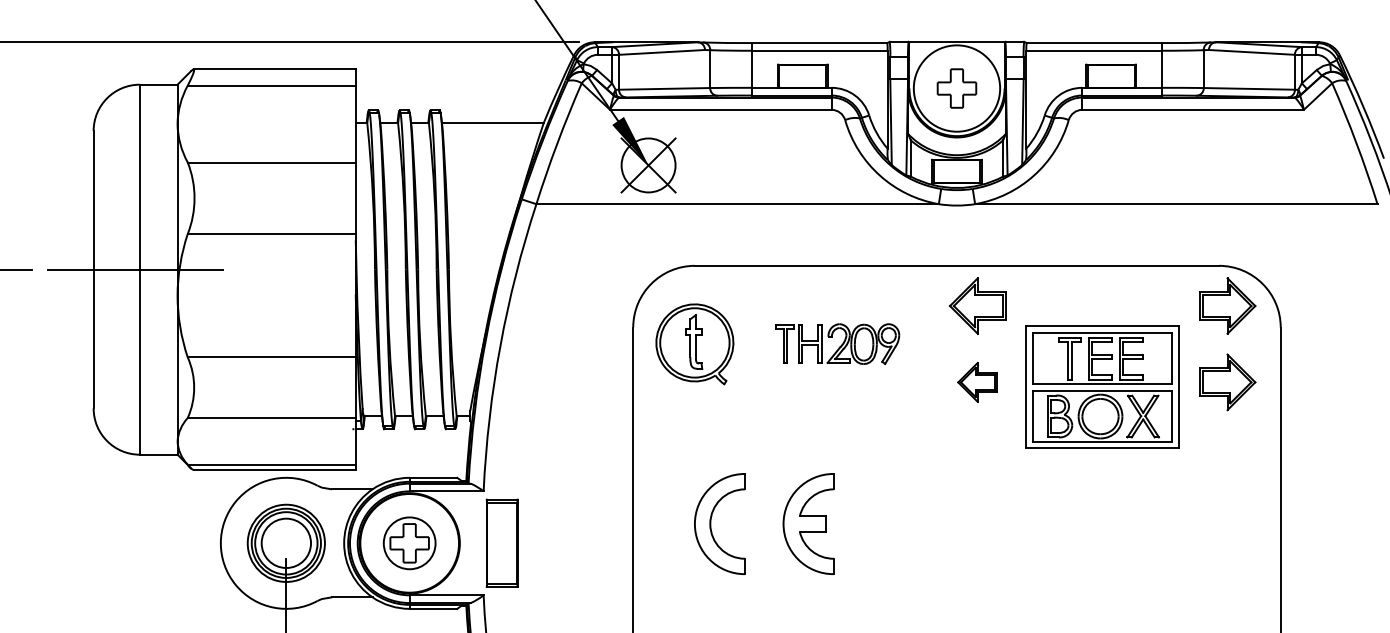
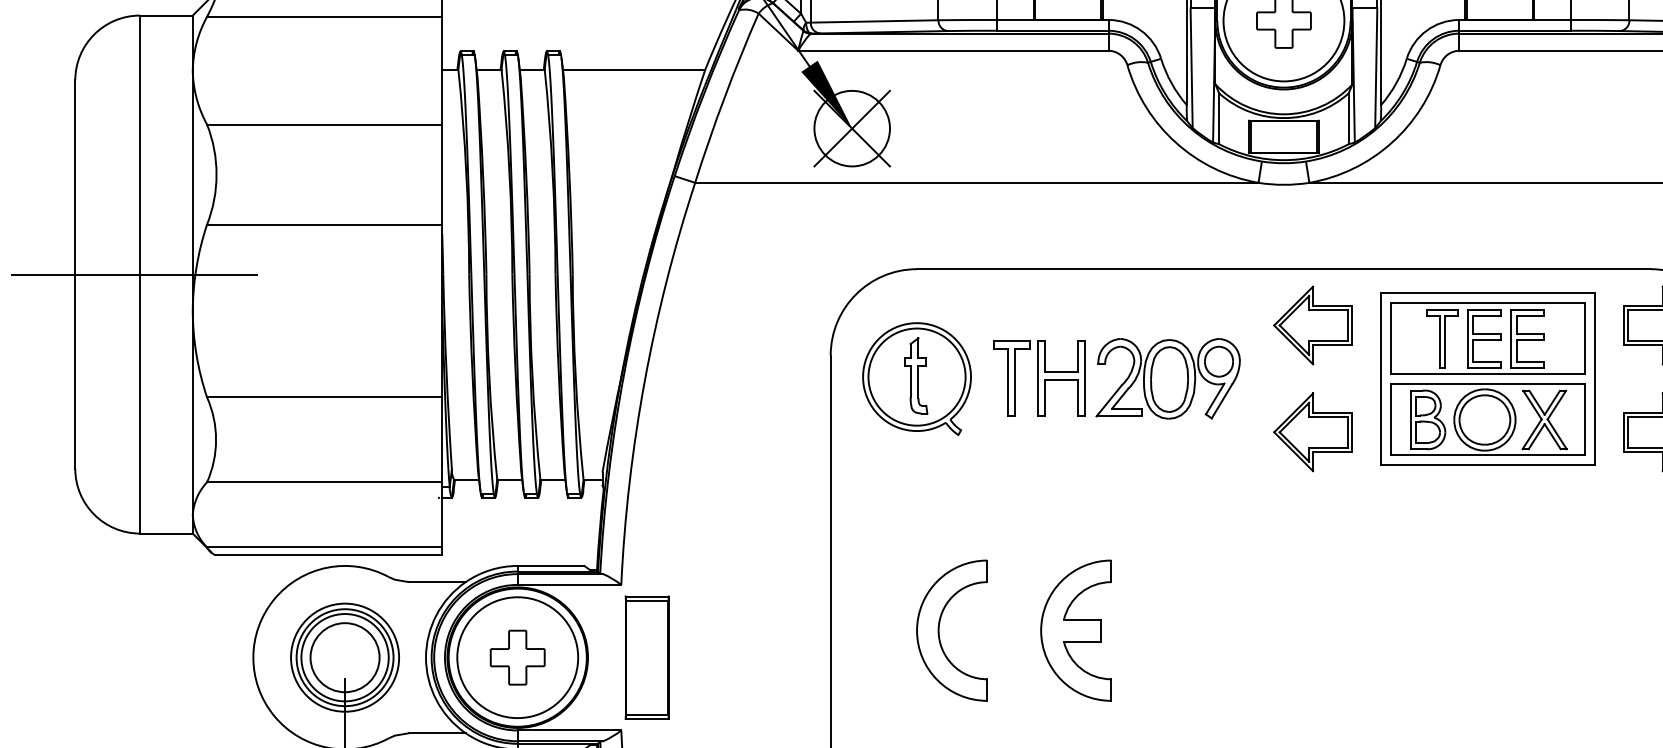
part: (837, 343) -> (1116, 377), size x1.43
part: (977, 382) -> (1312, 432), size x1.43
part: (1102, 386) -> (1487, 377), moved
circle: (409, 543) -> (517, 657), size x1.67

